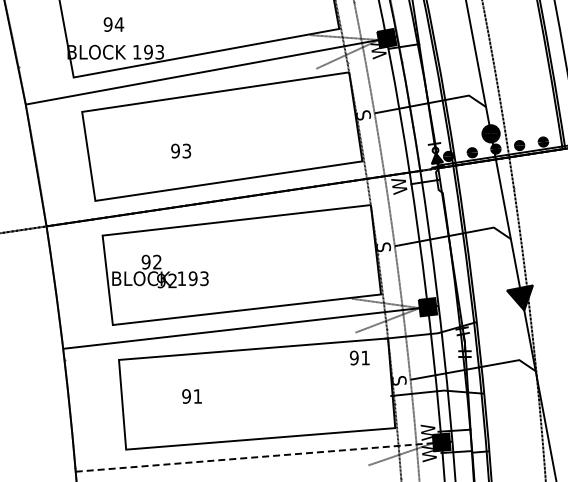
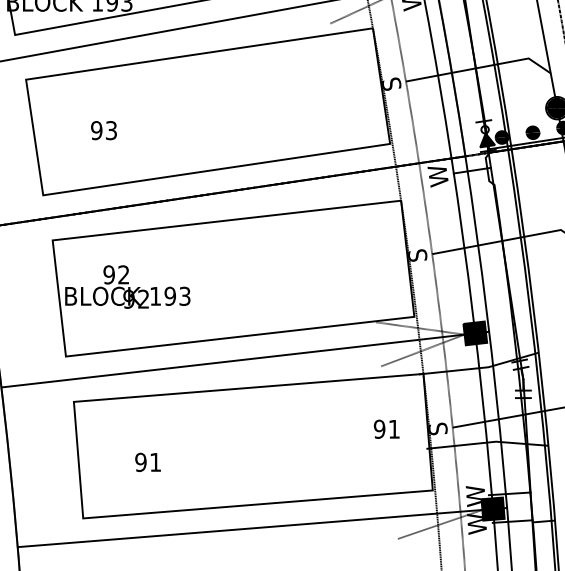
text: (181, 150) -> (104, 129), moved
text: (359, 357) -> (386, 428), moved
text: (191, 396) -> (147, 462), moved
line: (264, 456) -> (262, 527), dashed -> solid

